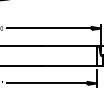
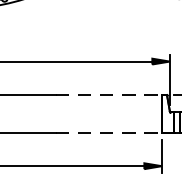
line: (68, 45) -> (108, 93), solid -> dashed
line: (68, 65) -> (108, 132), solid -> dashed

